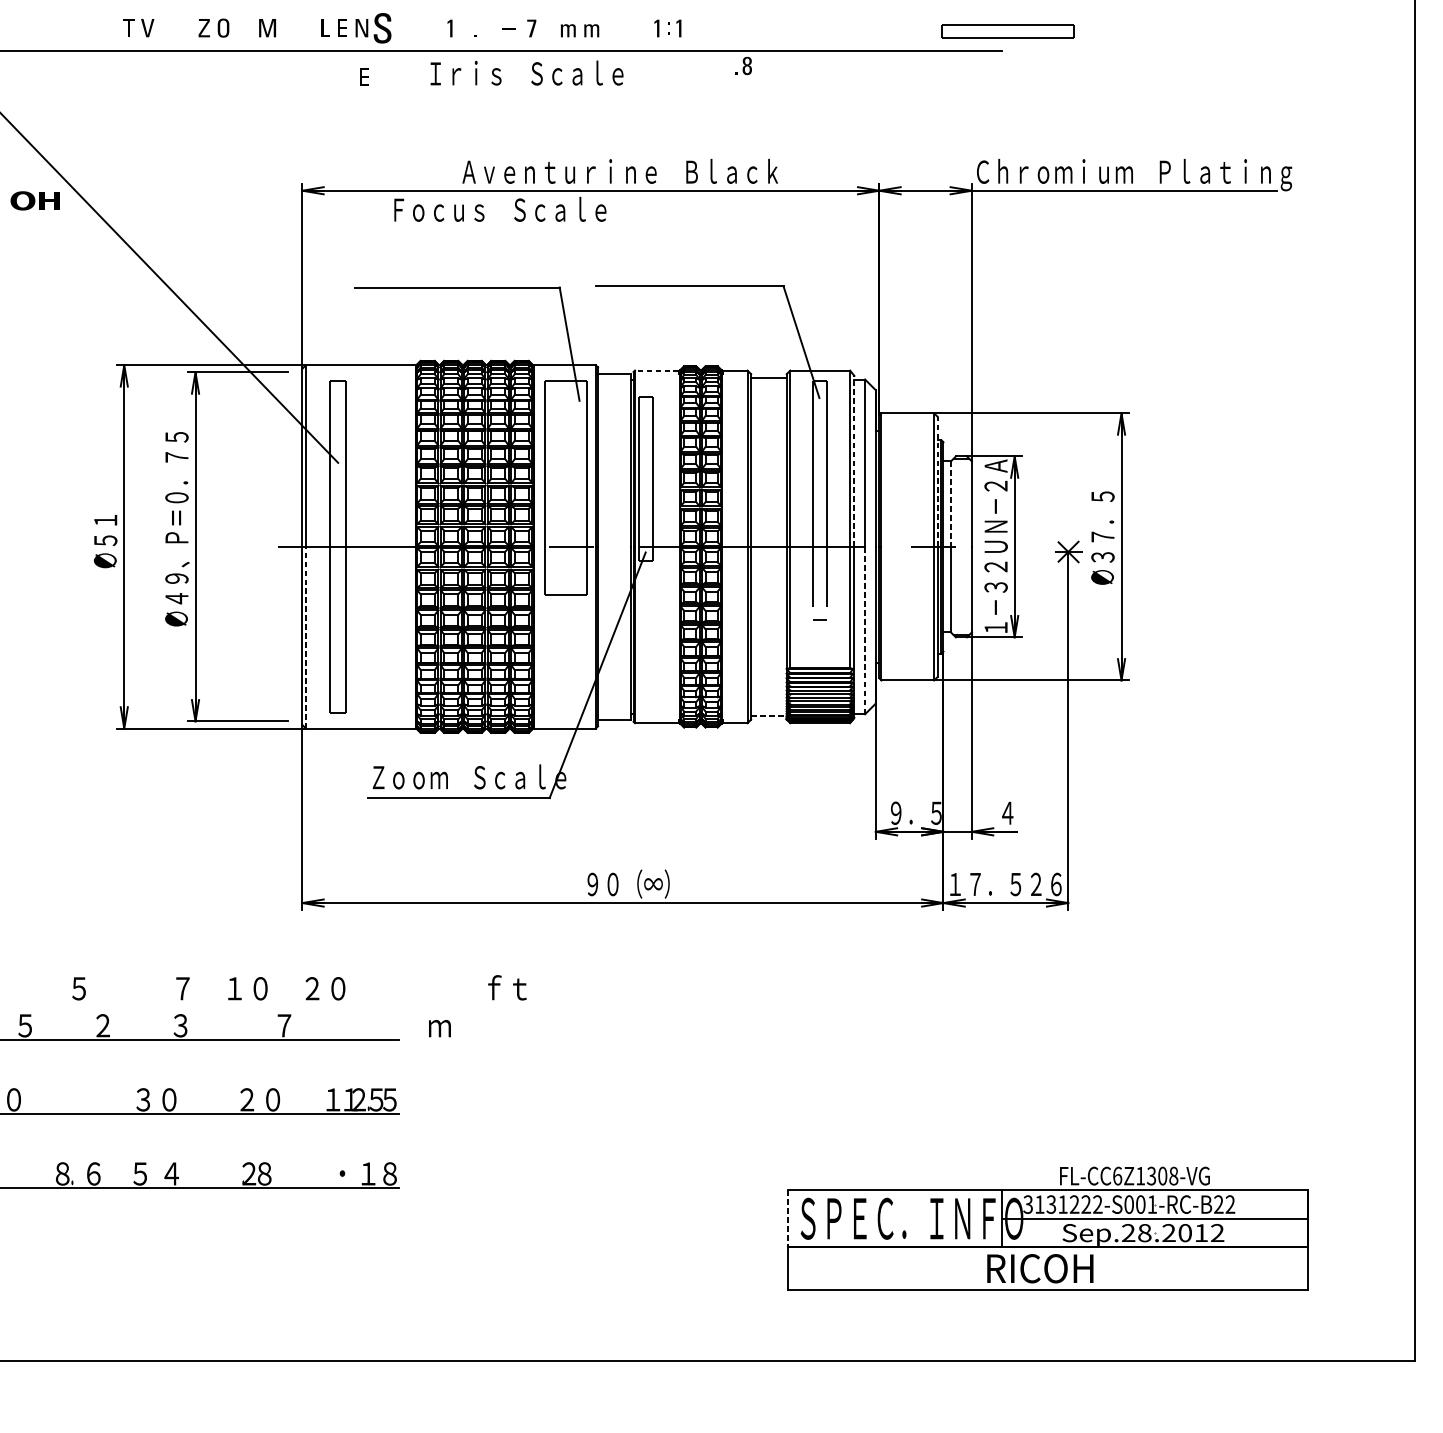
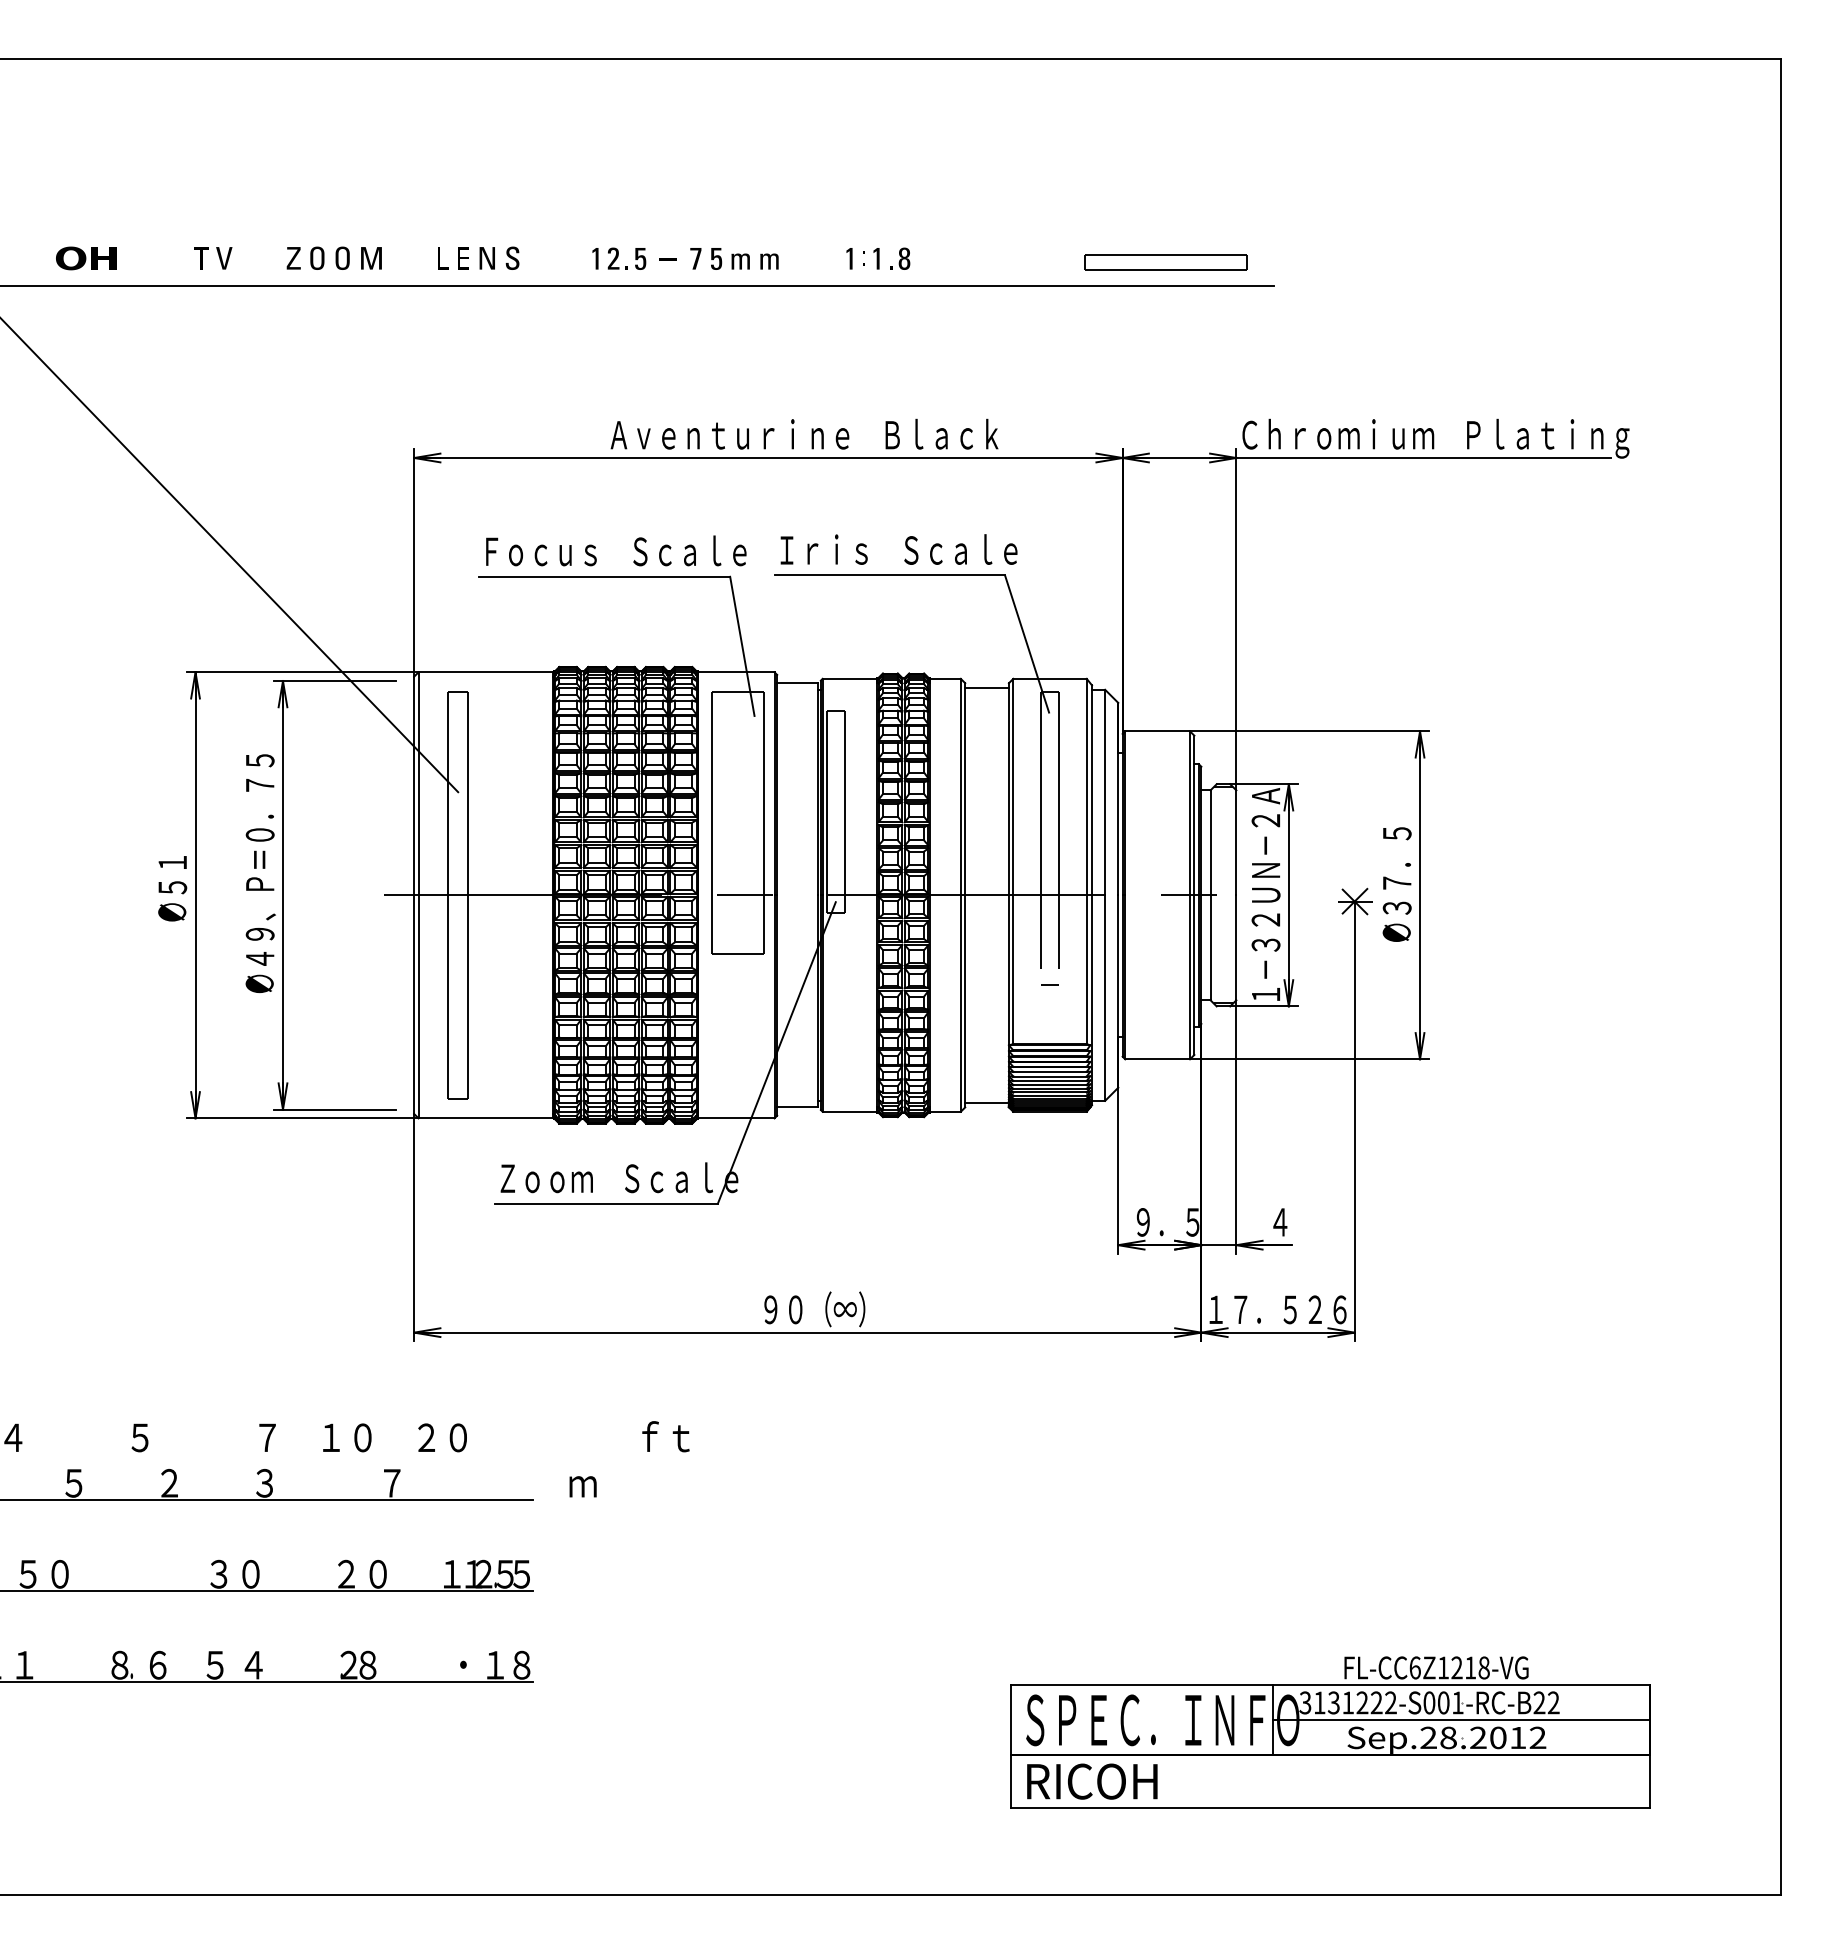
part: (243, 27) -> (342, 257), added
part: (382, 27) -> (512, 257), size x0.62
fill: (464, 28) -> (613, 258), added
fill: (486, 28) -> (640, 258), added
fill: (548, 28) -> (716, 258), added
part: (1007, 31) -> (1165, 262), moved
part: (744, 65) -> (900, 258), moved
text: (526, 73) -> (898, 549), moved
part: (364, 77) -> (490, 318), removed
part: (35, 200) -> (86, 258), moved
text: (500, 209) -> (616, 550), moved
line: (656, 370) -> (849, 678), dashed -> solid
line: (854, 461) -> (1092, 790), dashed -> solid
line: (937, 481) -> (1194, 815), dashed -> solid
line: (950, 504) -> (1210, 843), dashed -> solid
line: (865, 630) -> (1105, 998), dashed -> solid
line: (305, 637) -> (418, 1006), dashed -> solid
line: (769, 716) -> (987, 1103), dashed -> solid
text: (1156, 1175) -> (1463, 1667), FL-CC6Z1308-VG -> FL-CC6Z1218-VG
line: (788, 1218) -> (1011, 1720), dashed -> solid
text: (1040, 1268) -> (1092, 1781), moved

